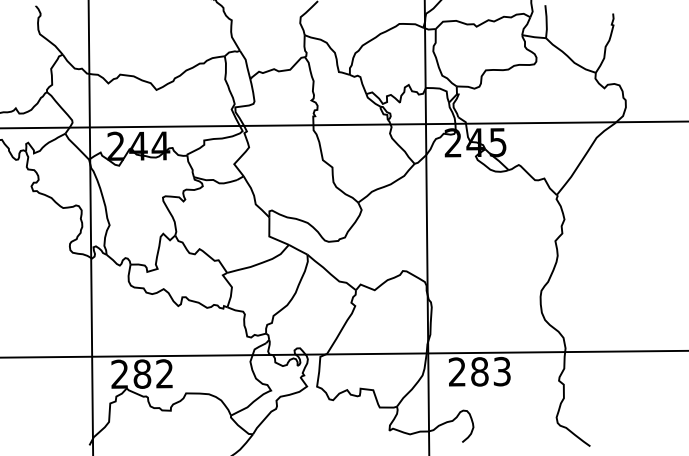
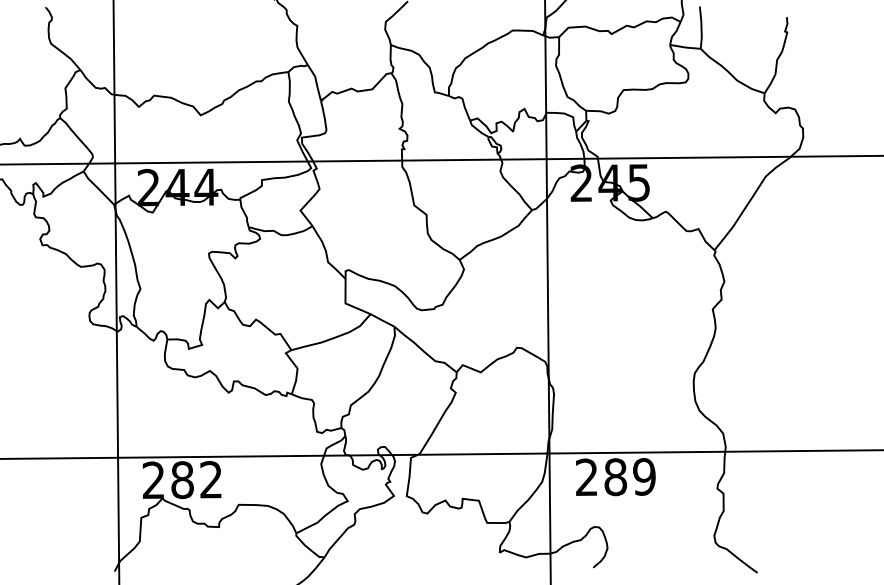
text: (501, 371) -> (643, 476), 283 -> 289

